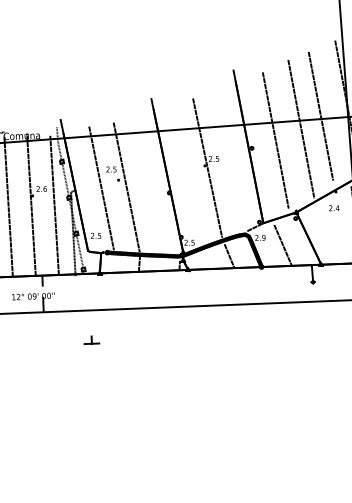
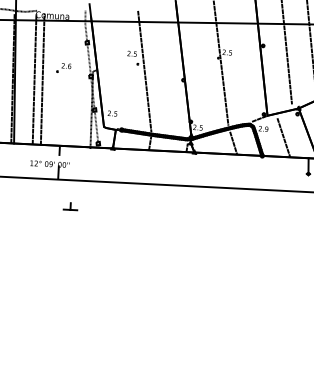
line: (101, 188) -> (121, 70), removed
line: (31, 204) -> (42, 79), moved
line: (54, 204) -> (76, 81), removed
part: (91, 339) -> (70, 205), moved

